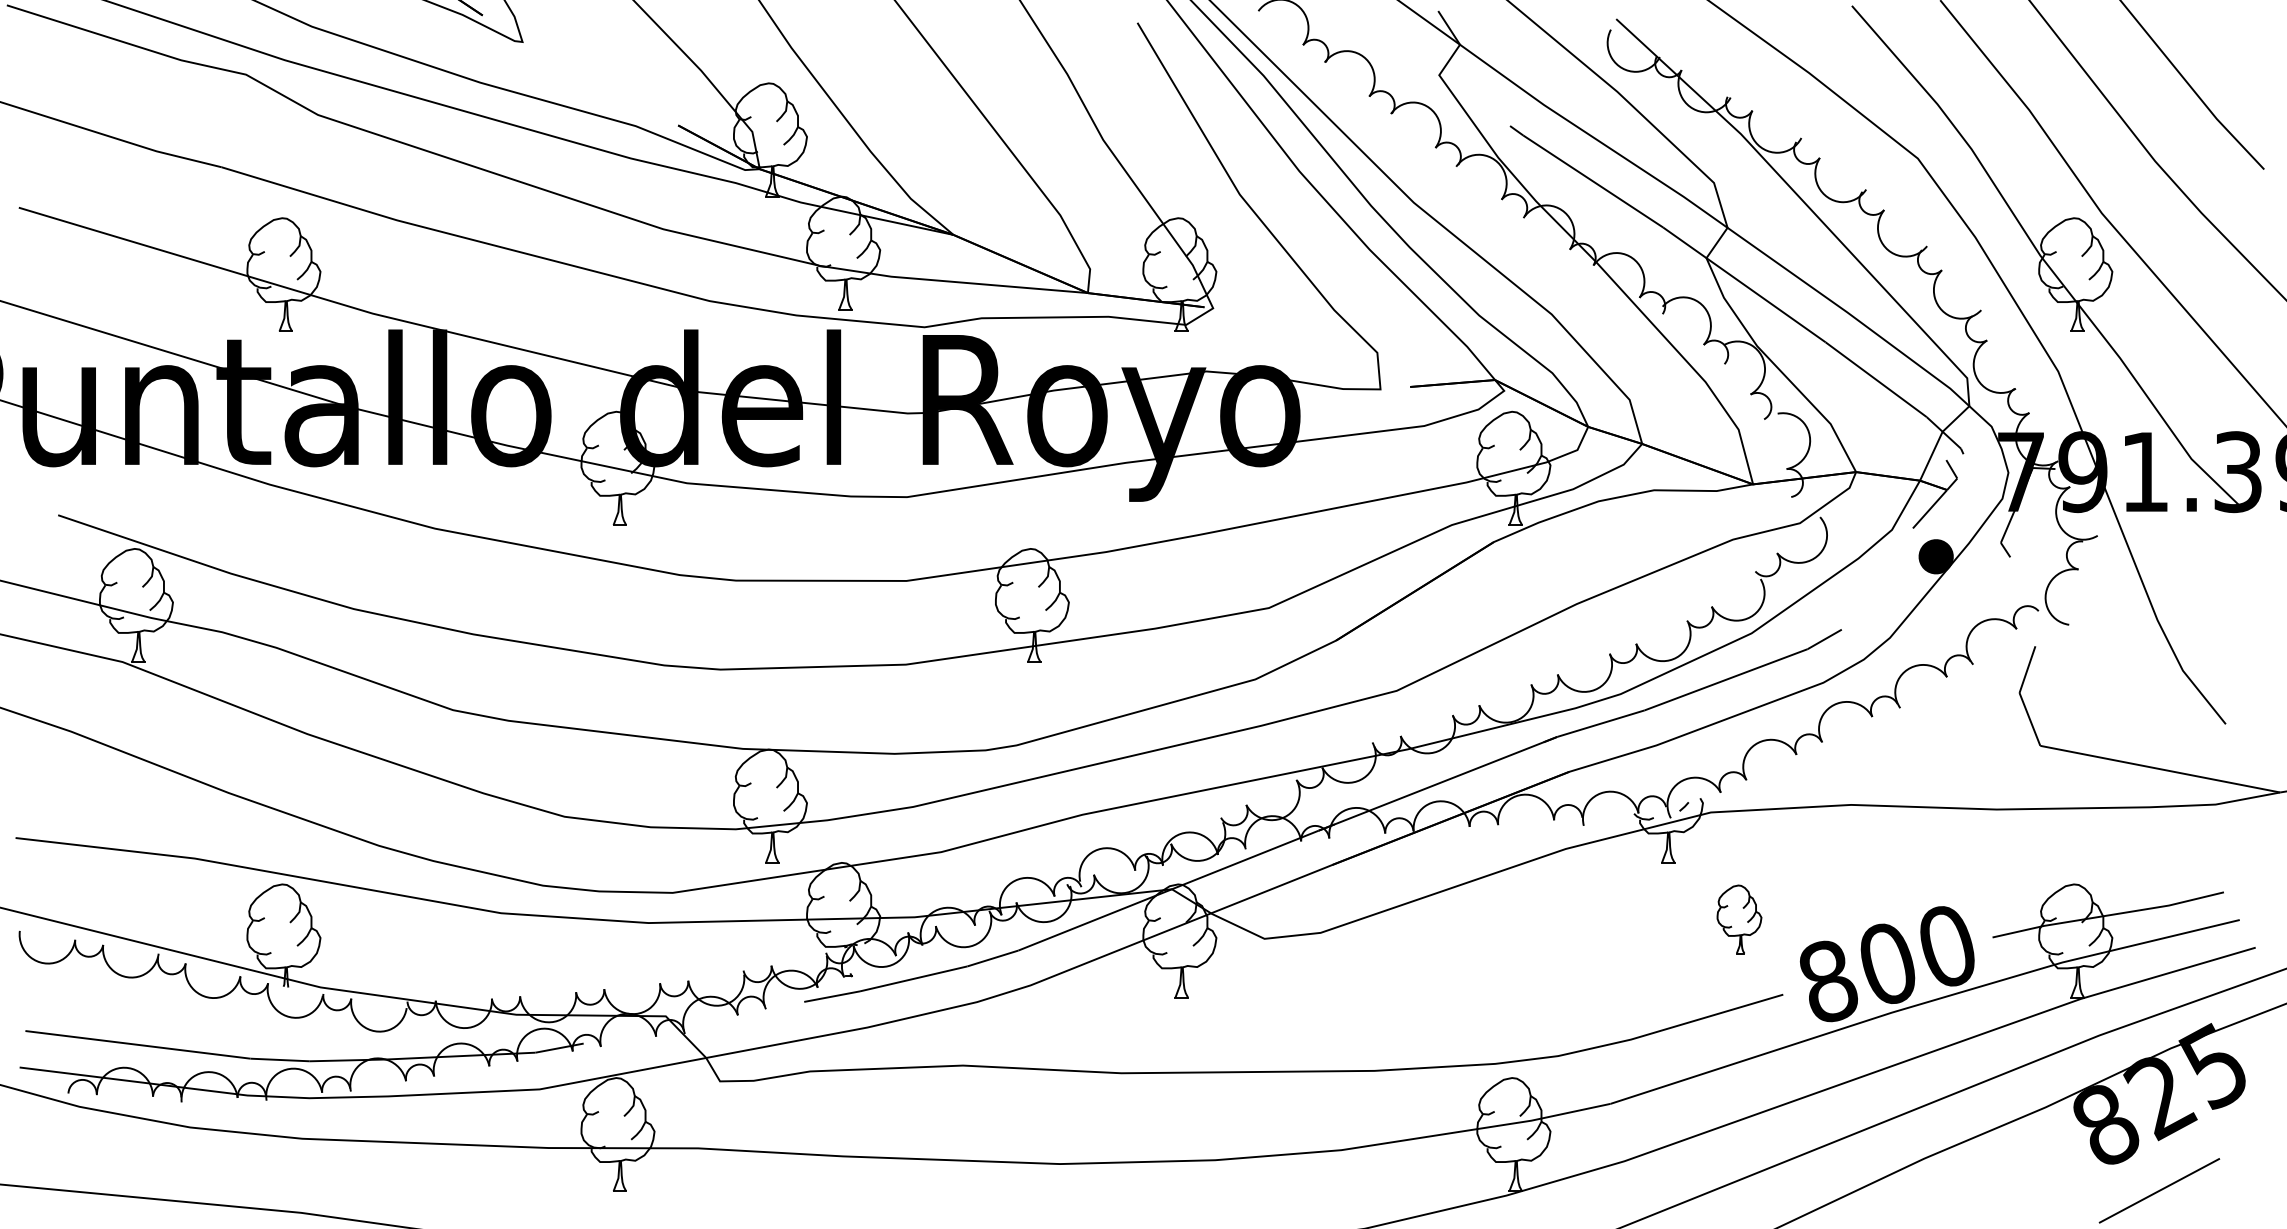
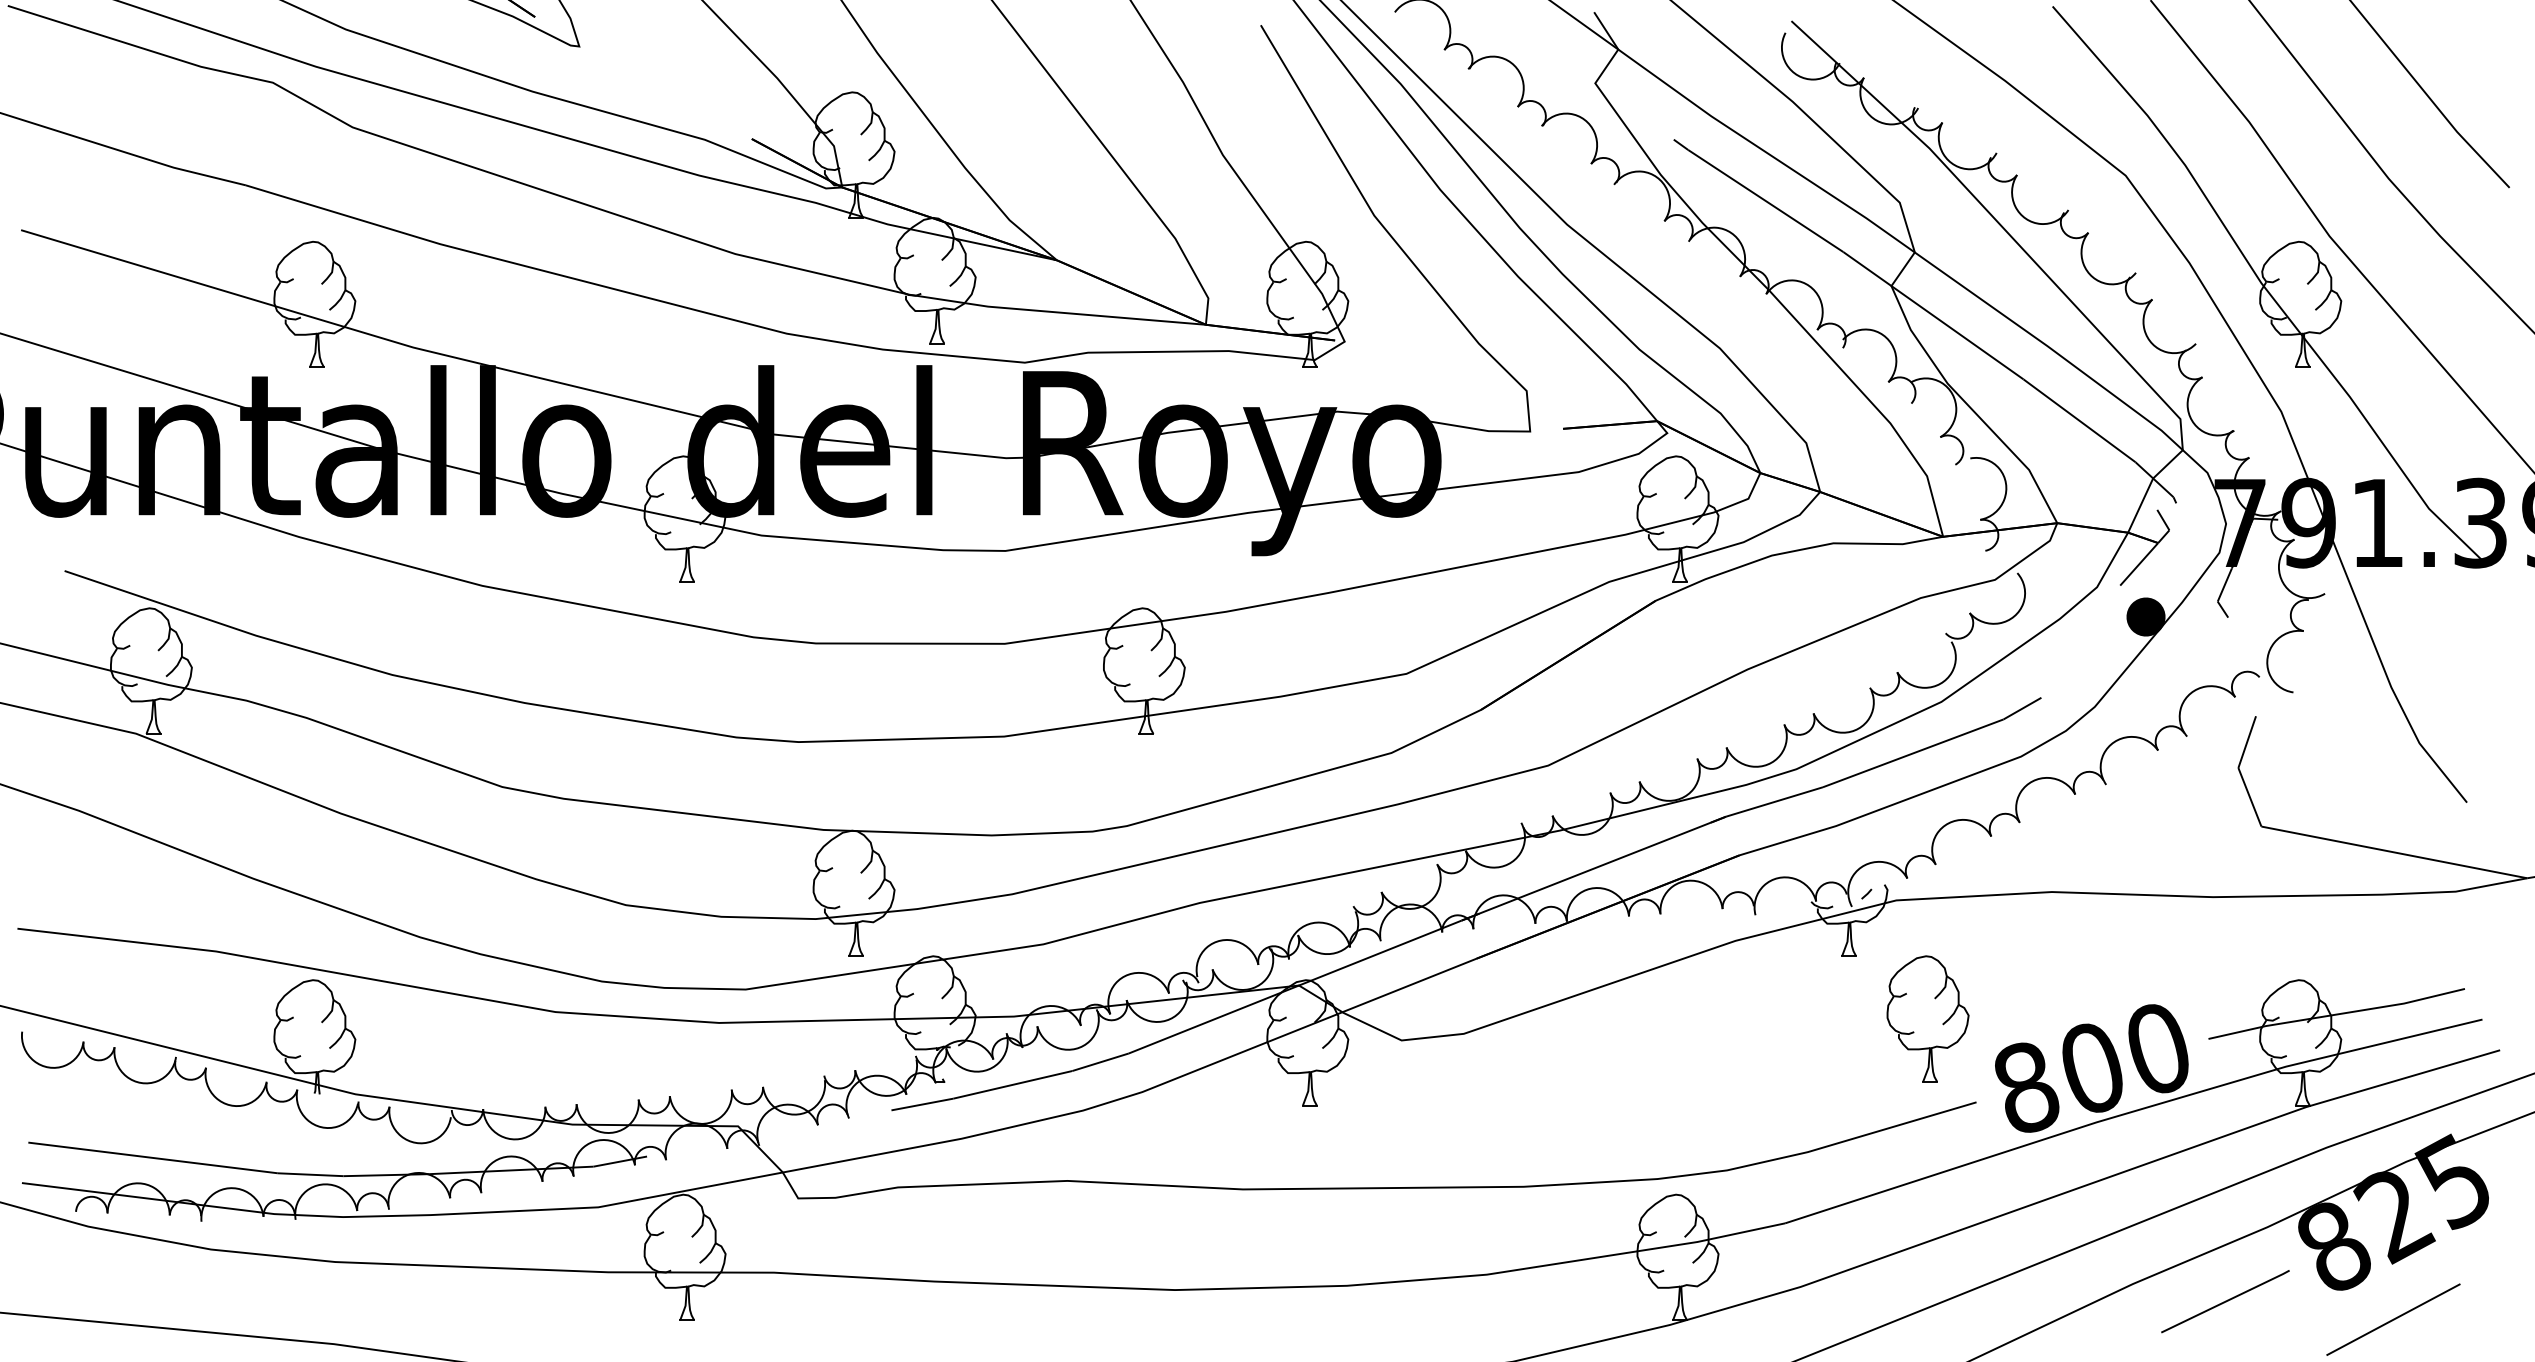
part: (1739, 919) -> (1927, 1018), size x1.67
line: (2007, 1174) -> (2225, 1301), added

